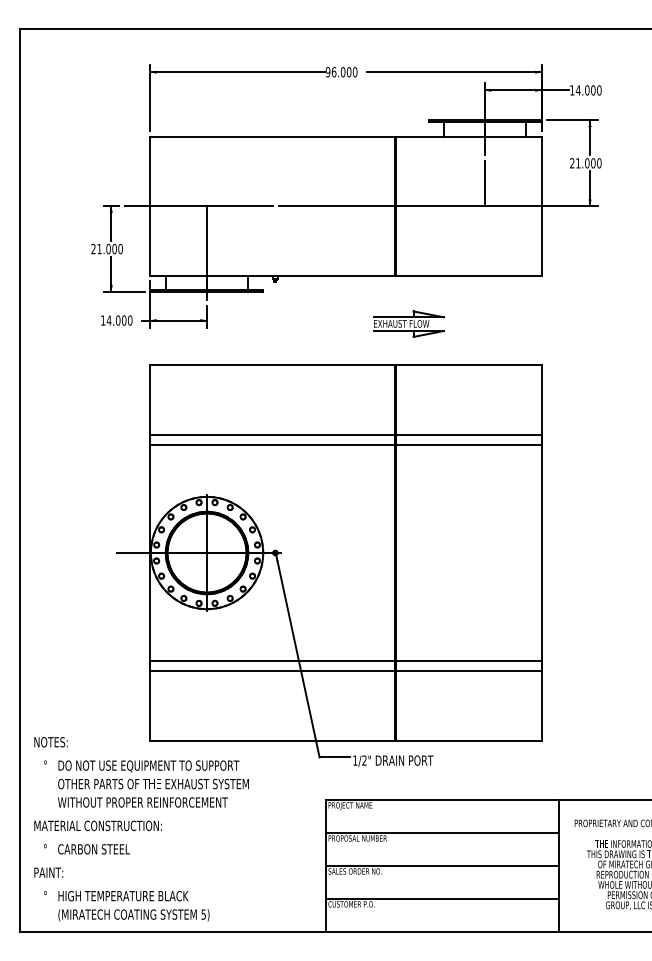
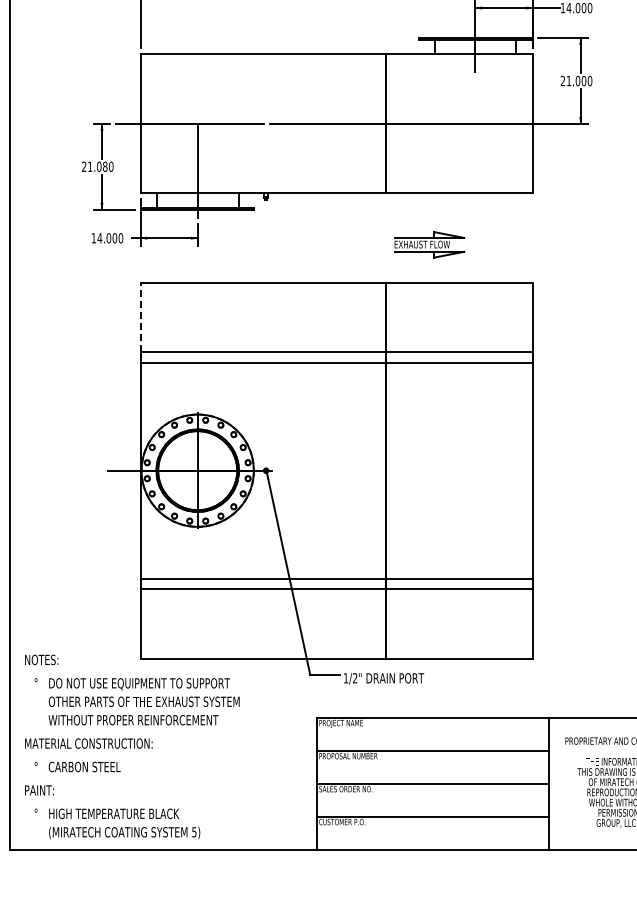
line: (484, 183) -> (475, 101), removed
text: (114, 248) -> (105, 166), 21.000 -> 21.080
part: (408, 323) -> (429, 244), moved
line: (149, 399) -> (140, 317), solid -> dashed

